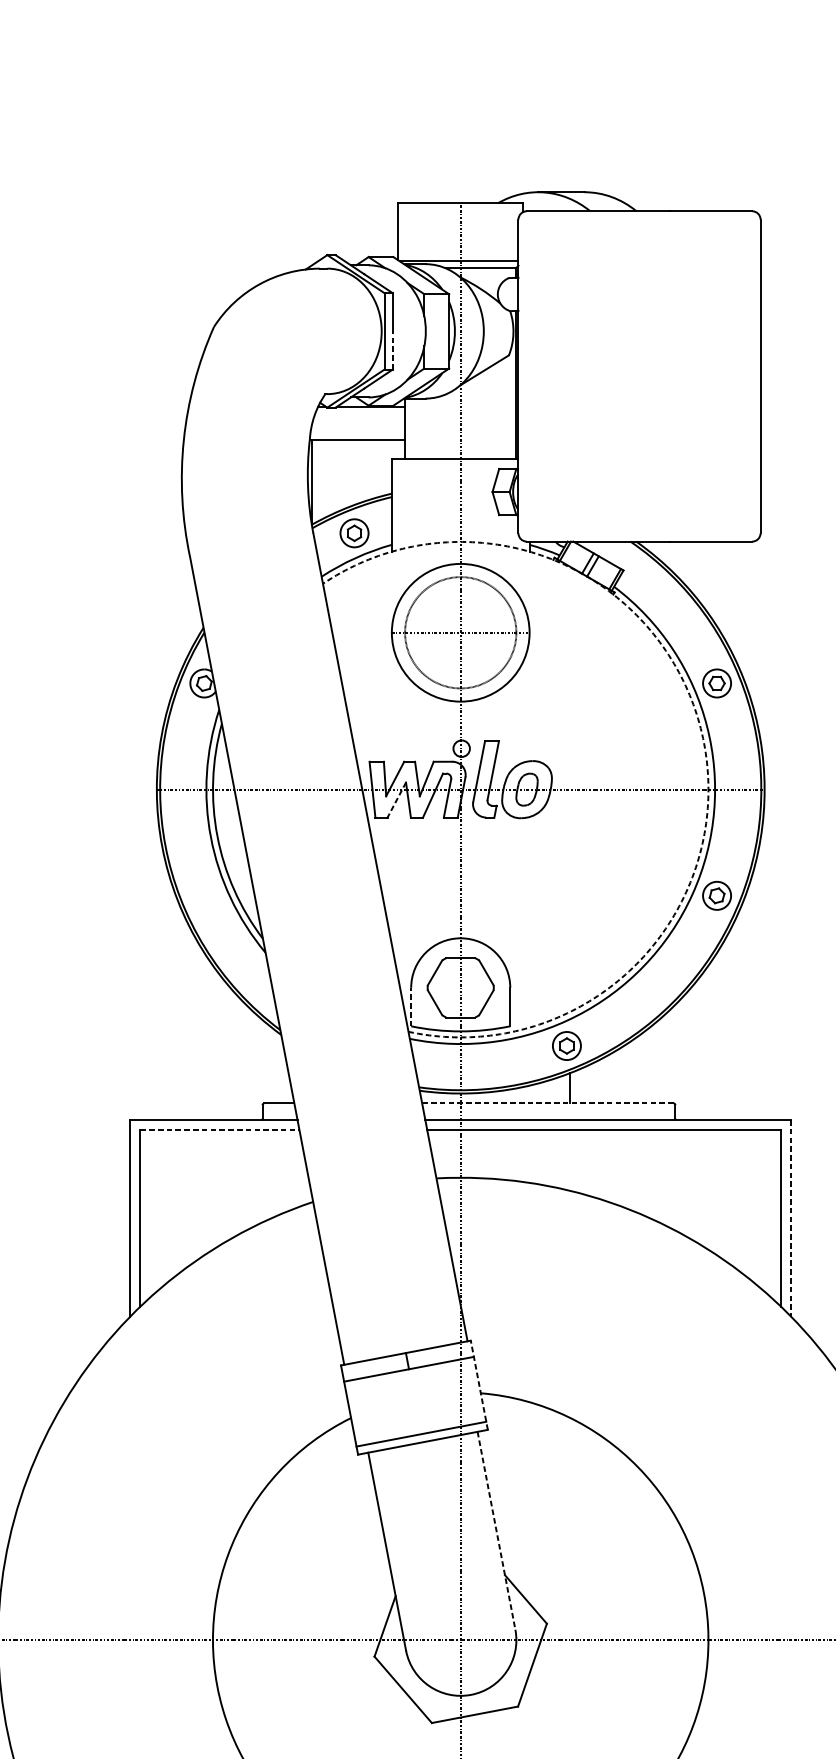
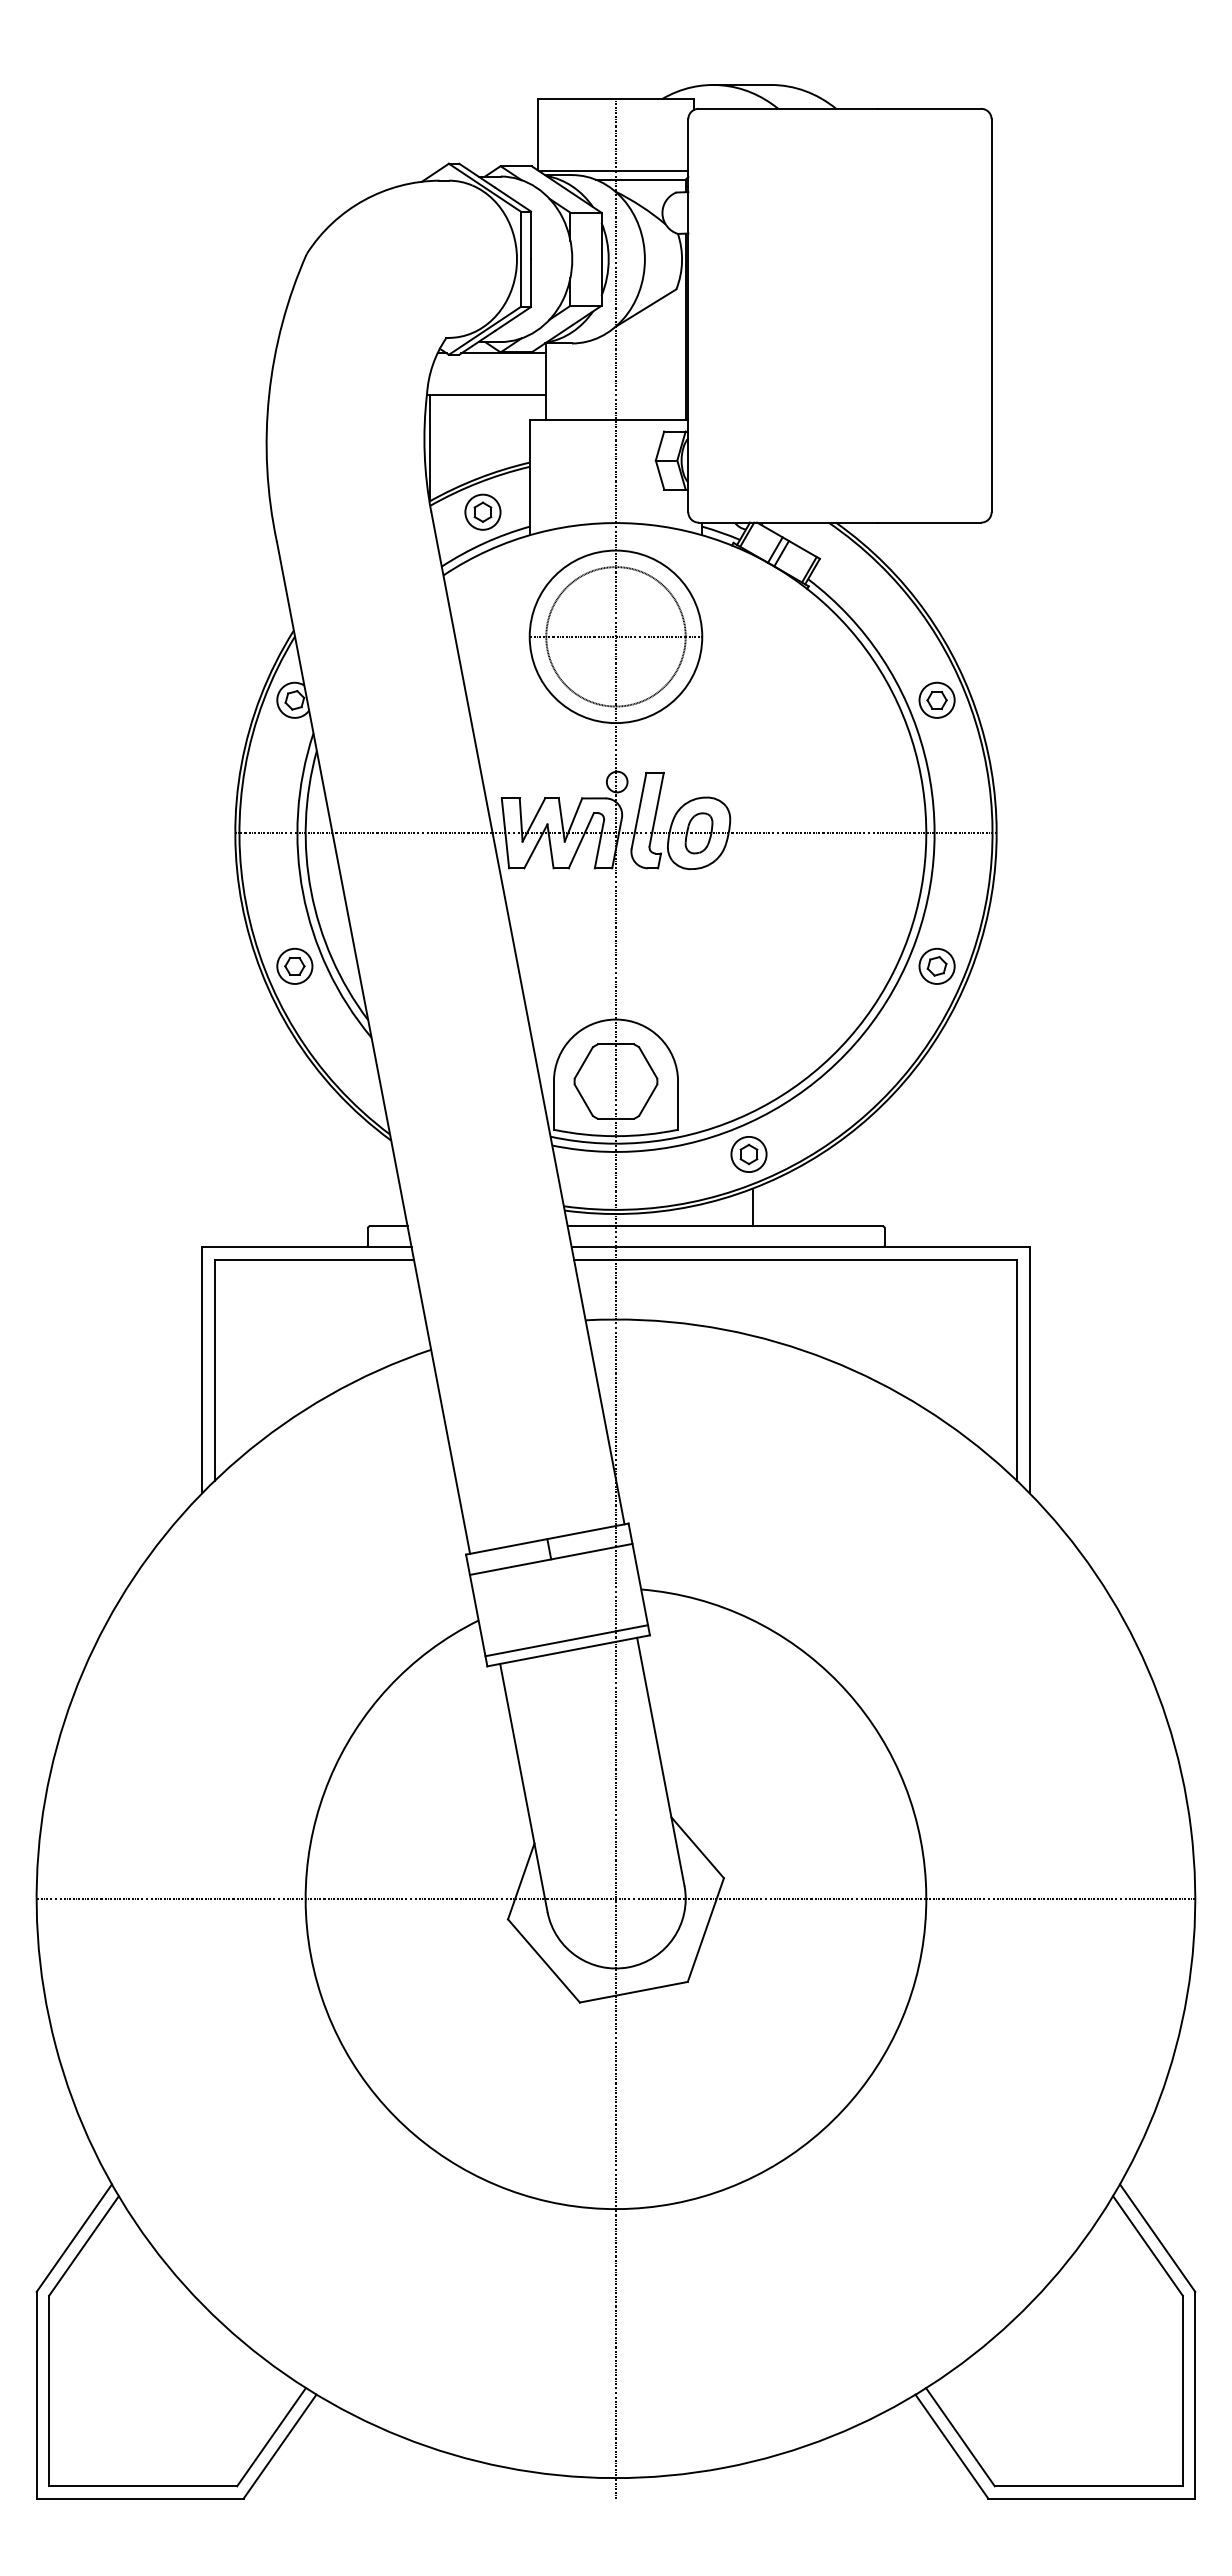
line: (392, 350) -> (530, 283), dashed -> solid
arc: (703, 743) -> (920, 775), dashed -> solid
line: (396, 800) -> (535, 846), dashed -> solid
part: (204, 895) -> (294, 965), added
line: (410, 1006) -> (553, 1105), dashed -> solid
line: (548, 1103) -> (725, 1226), dashed -> solid
line: (220, 1129) -> (314, 1259), dashed -> solid
line: (790, 1218) -> (1029, 1370), dashed -> solid
line: (479, 1385) -> (639, 1579), dashed -> solid
line: (496, 1531) -> (660, 1762), dashed -> solid

